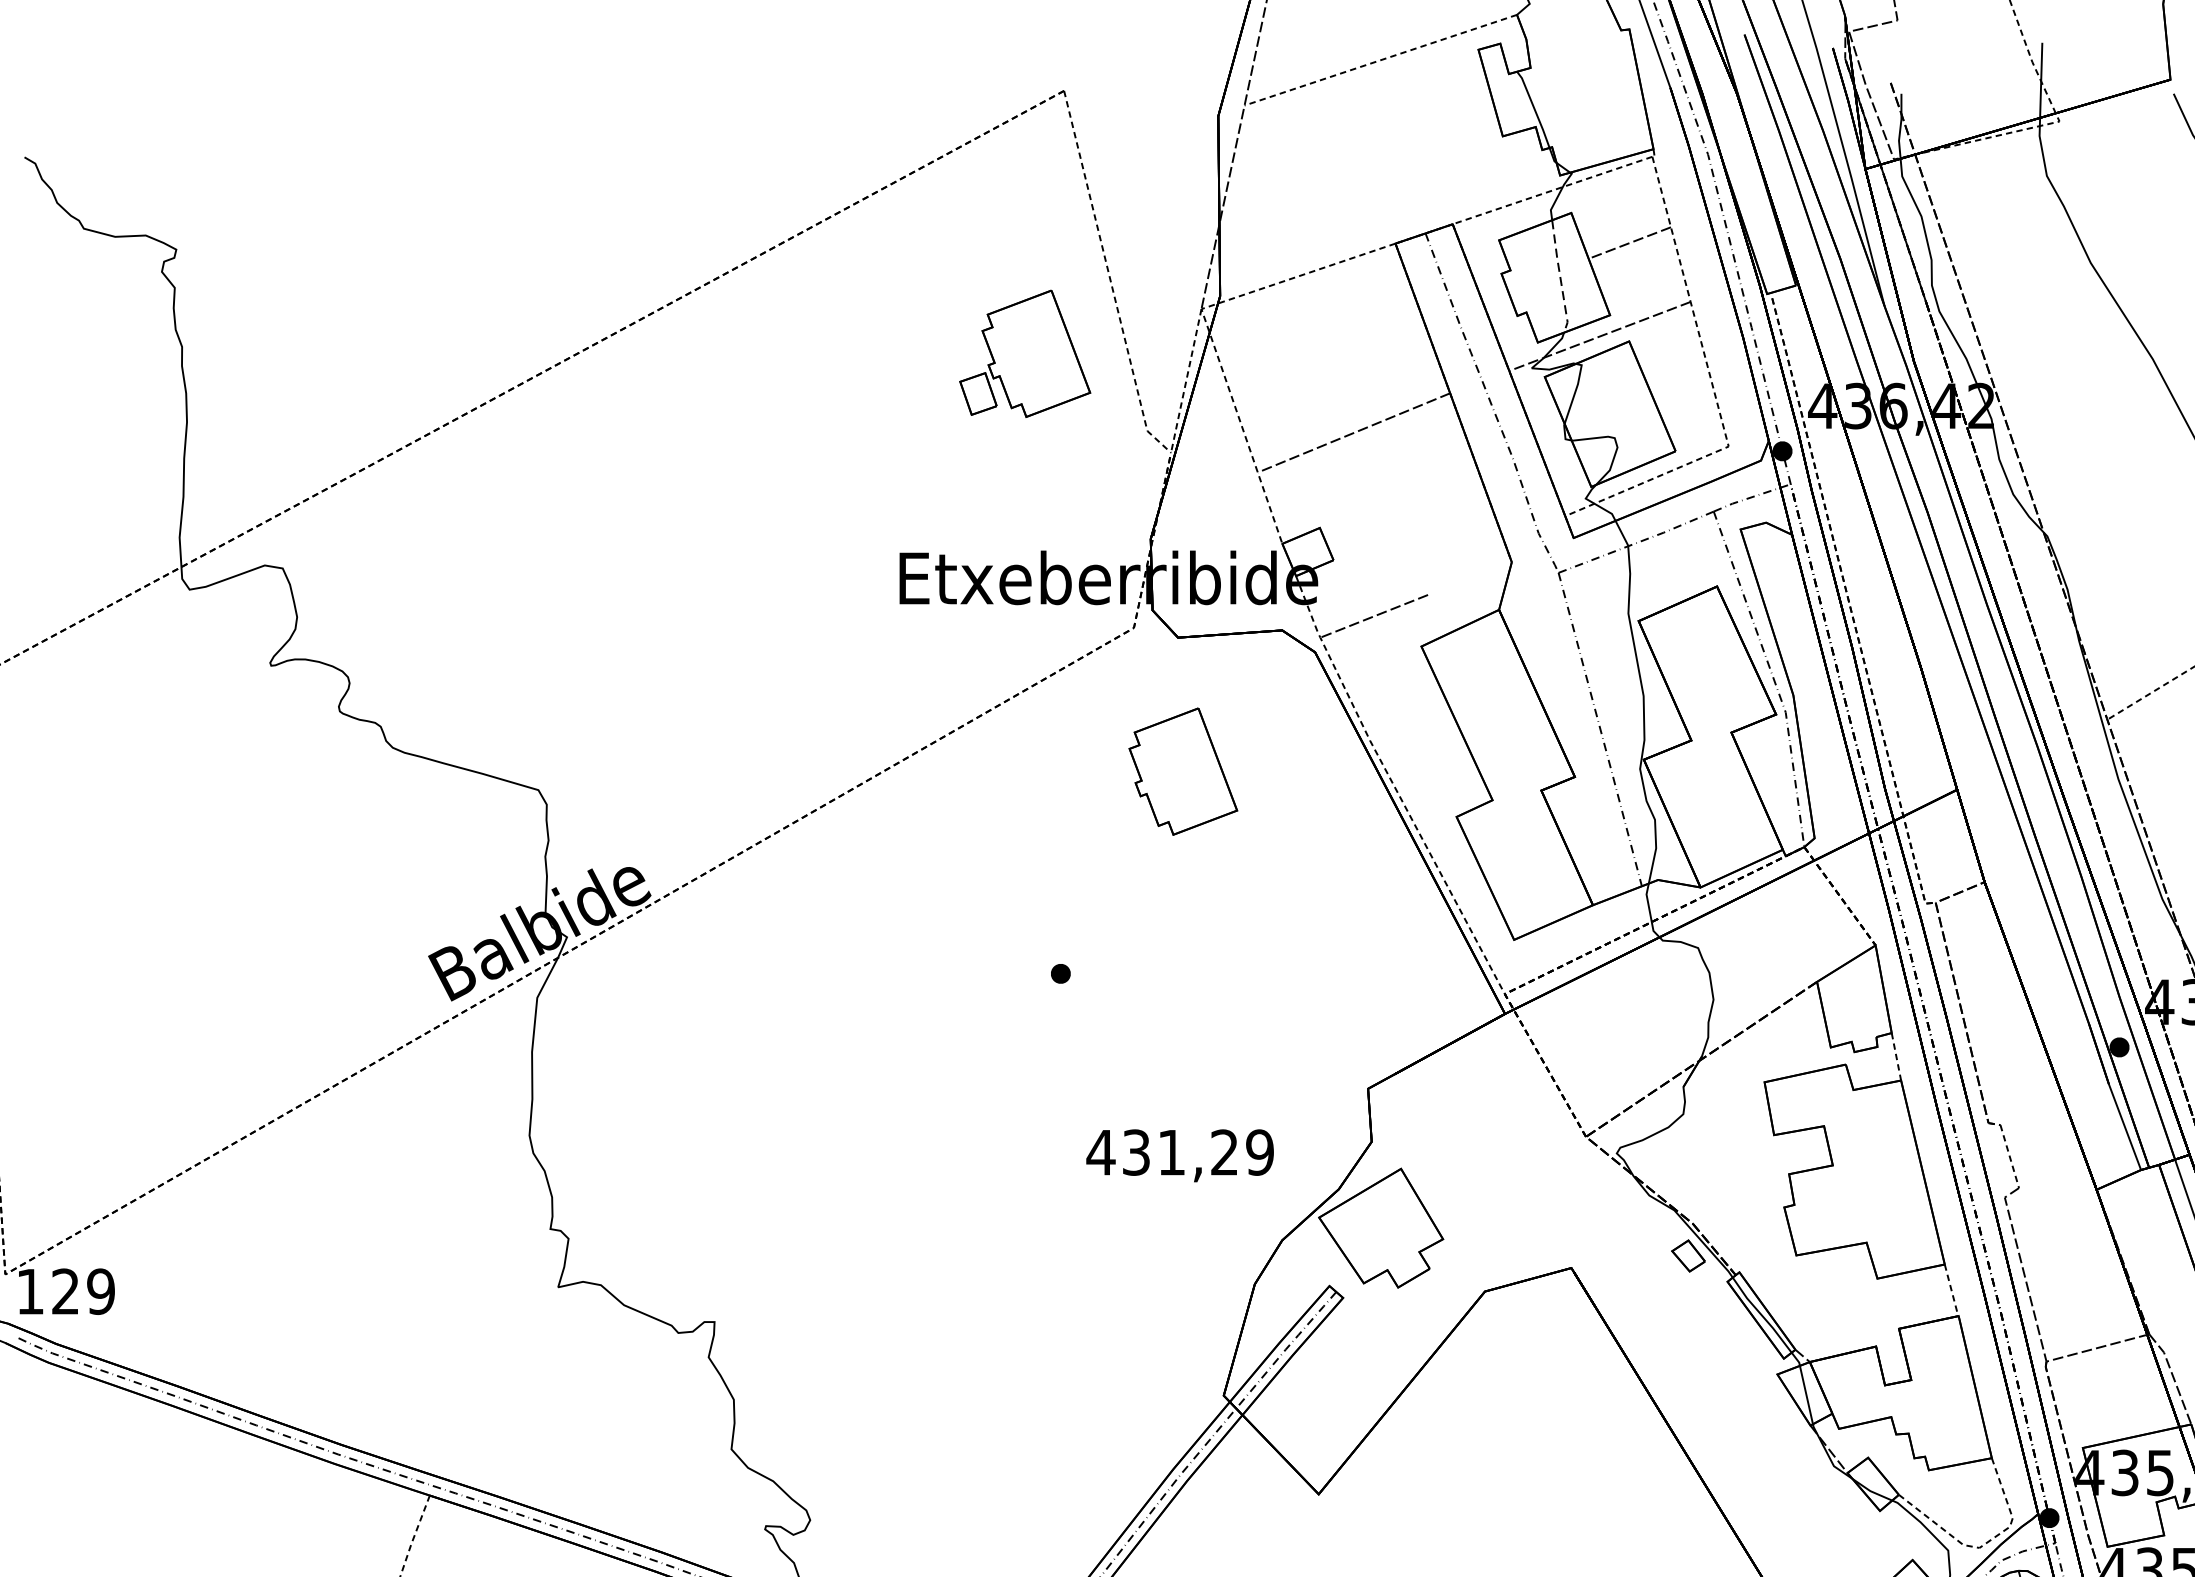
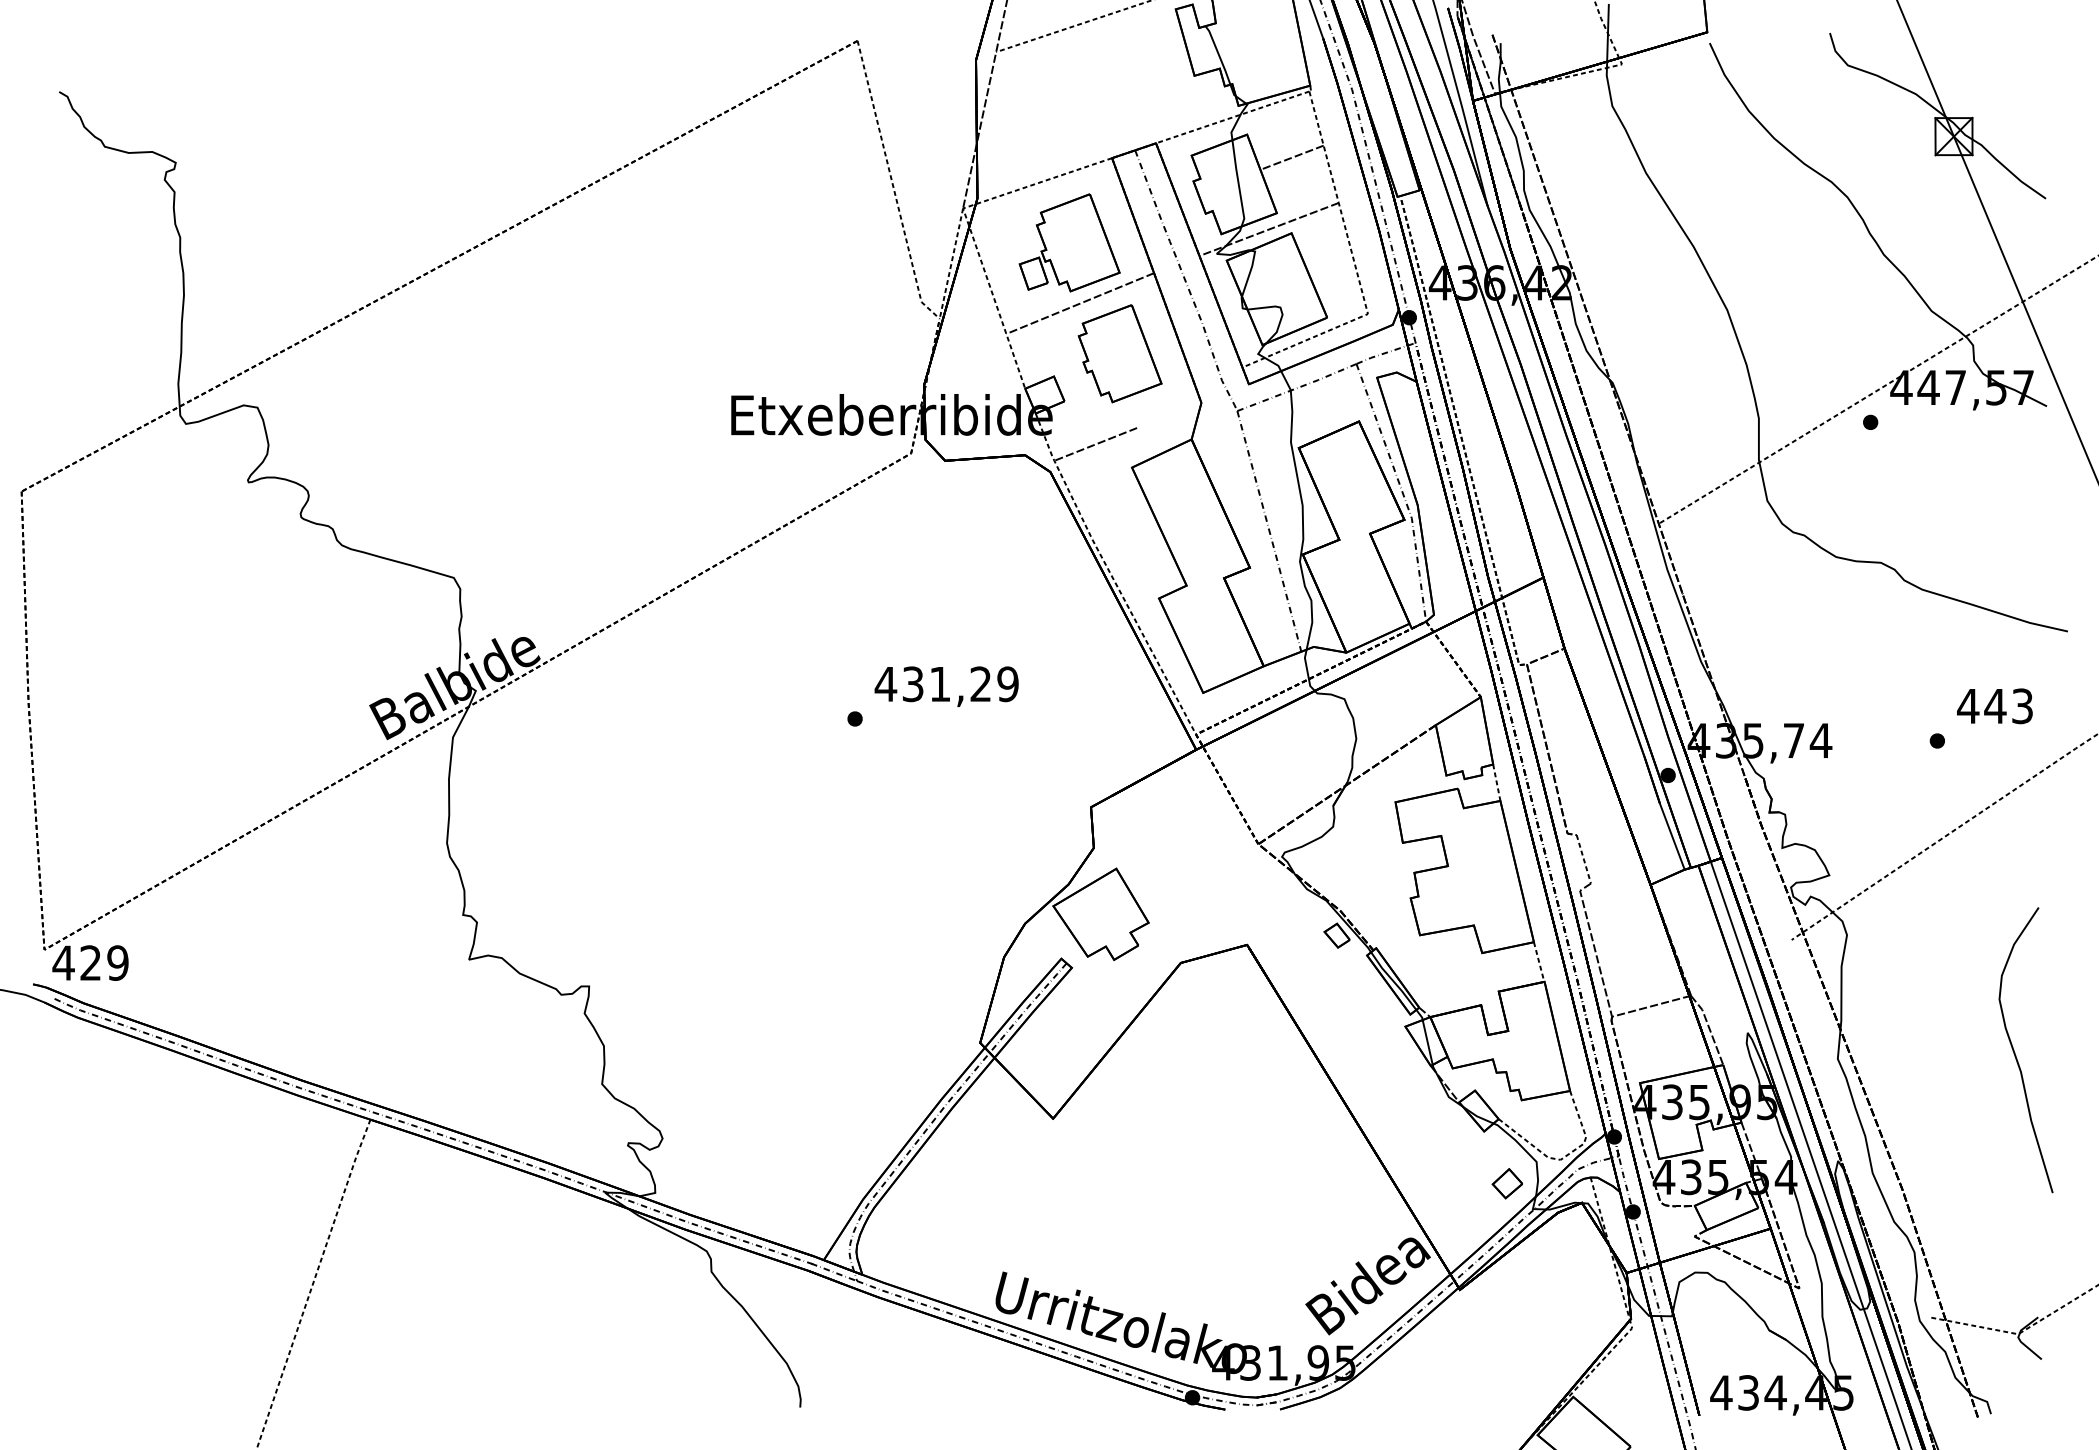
line: (1560, 276) -> (1238, 183), dashed -> solid
part: (1024, 353) -> (1069, 242), moved
part: (1182, 771) -> (1119, 353), moved
text: (1179, 1155) -> (946, 686), moved
text: (30, 1290) -> (63, 962), 129 -> 429

